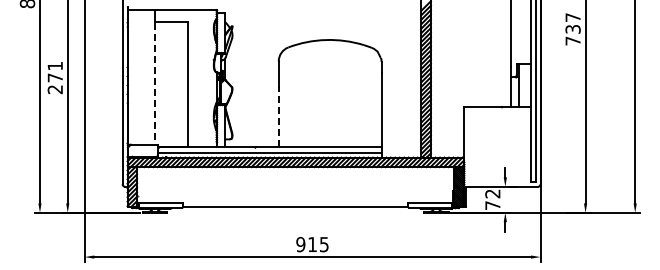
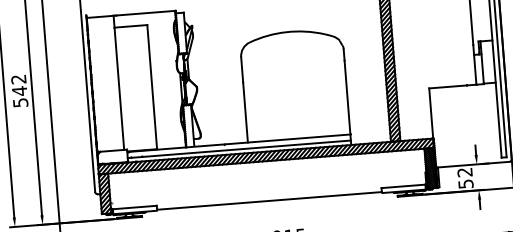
text: (54, 77) -> (18, 90), 271 -> 542
line: (154, 84) -> (119, 89), dashed -> solid
line: (278, 116) -> (245, 112), dashed -> solid
text: (492, 205) -> (465, 184), 72 -> 52

